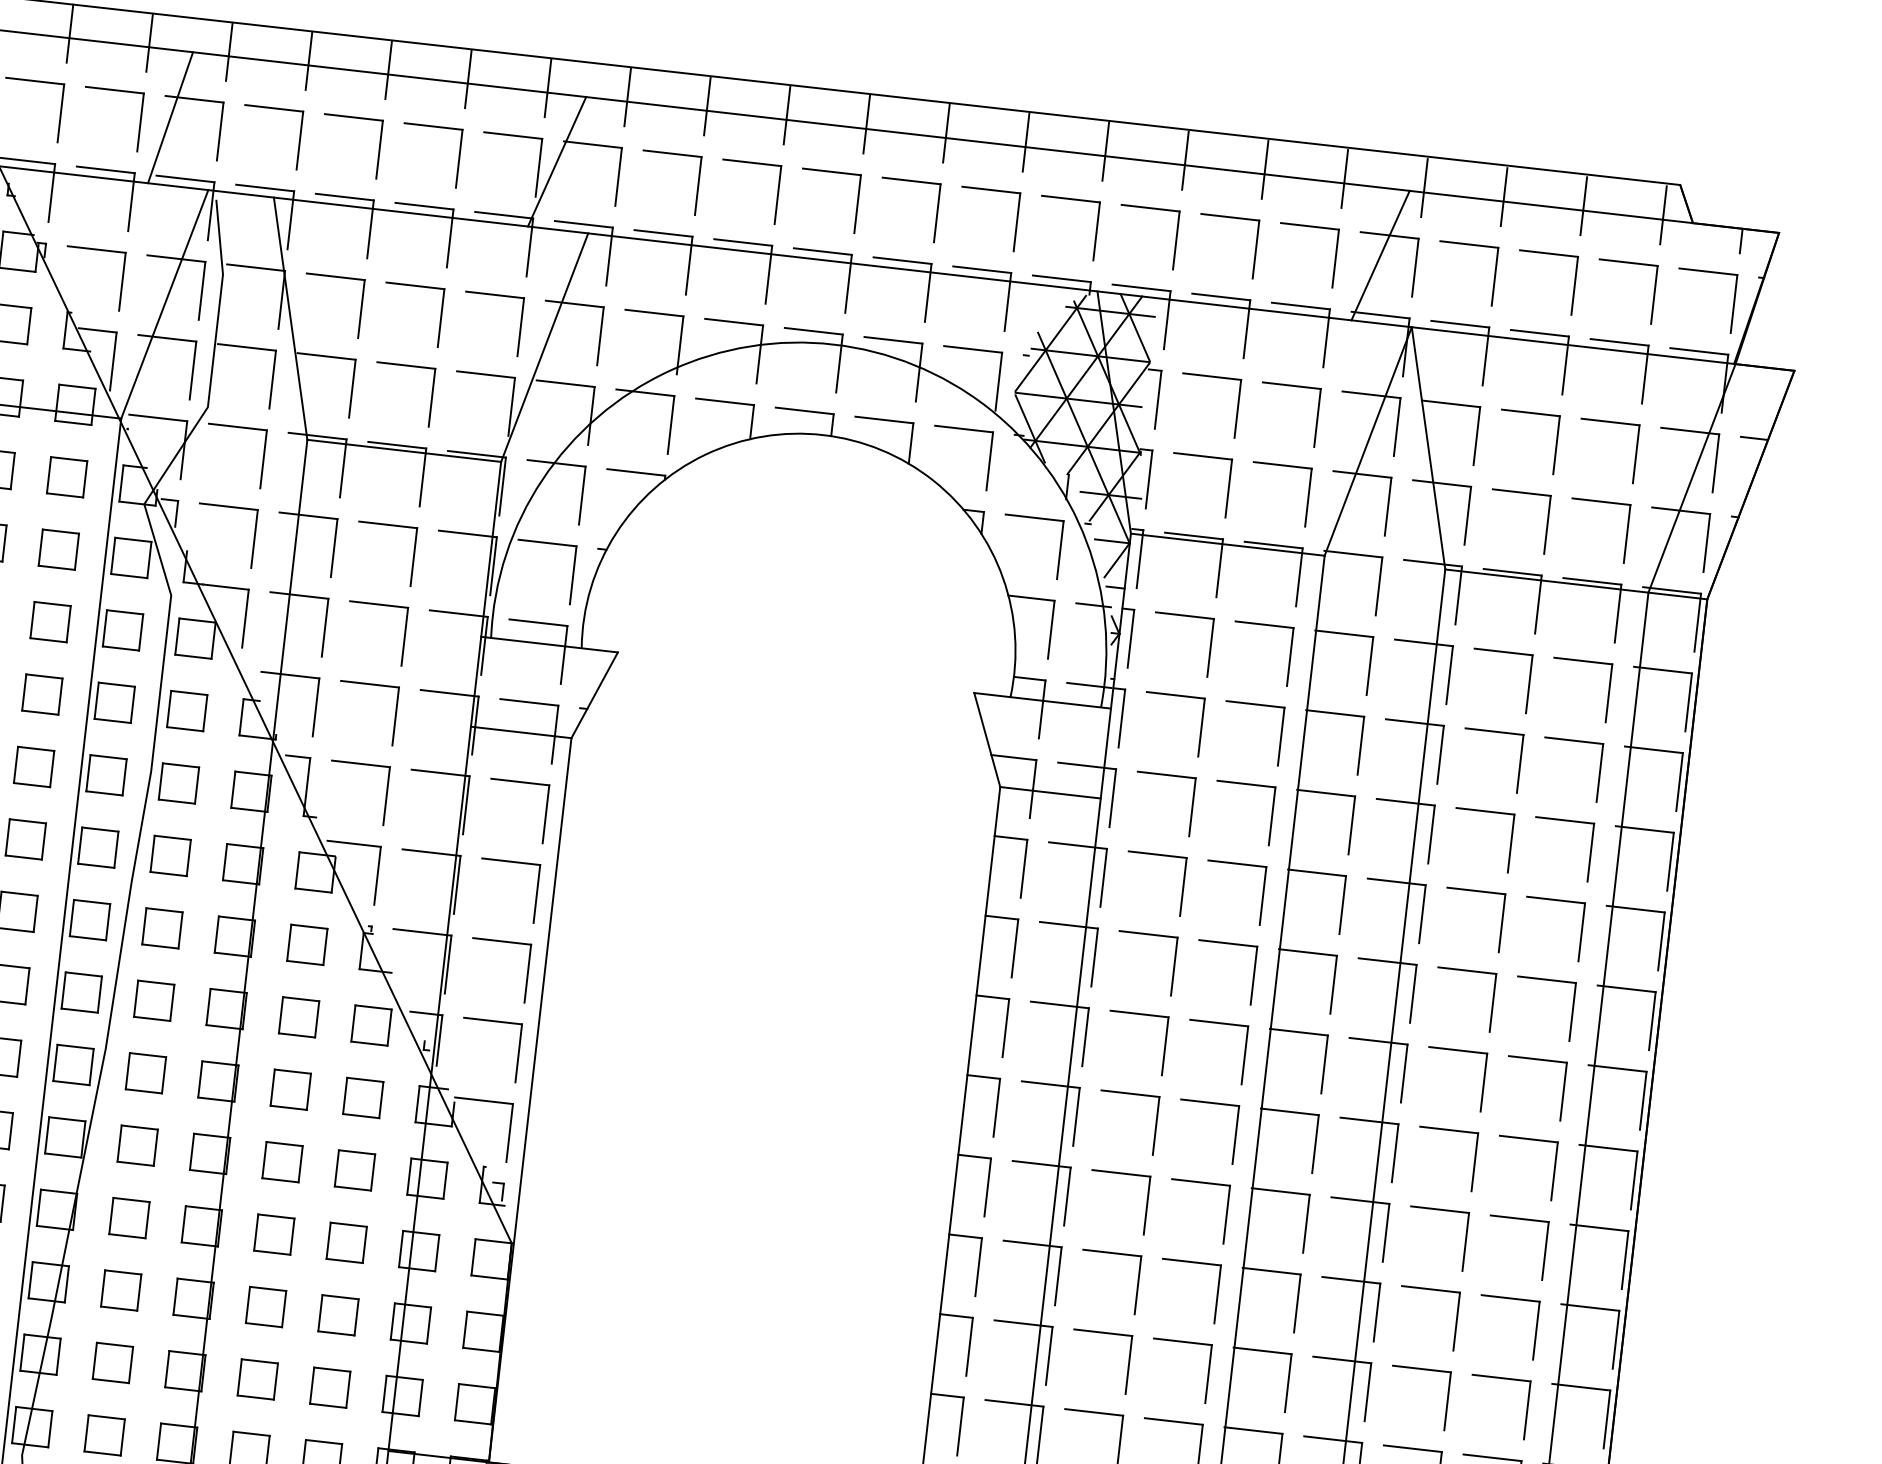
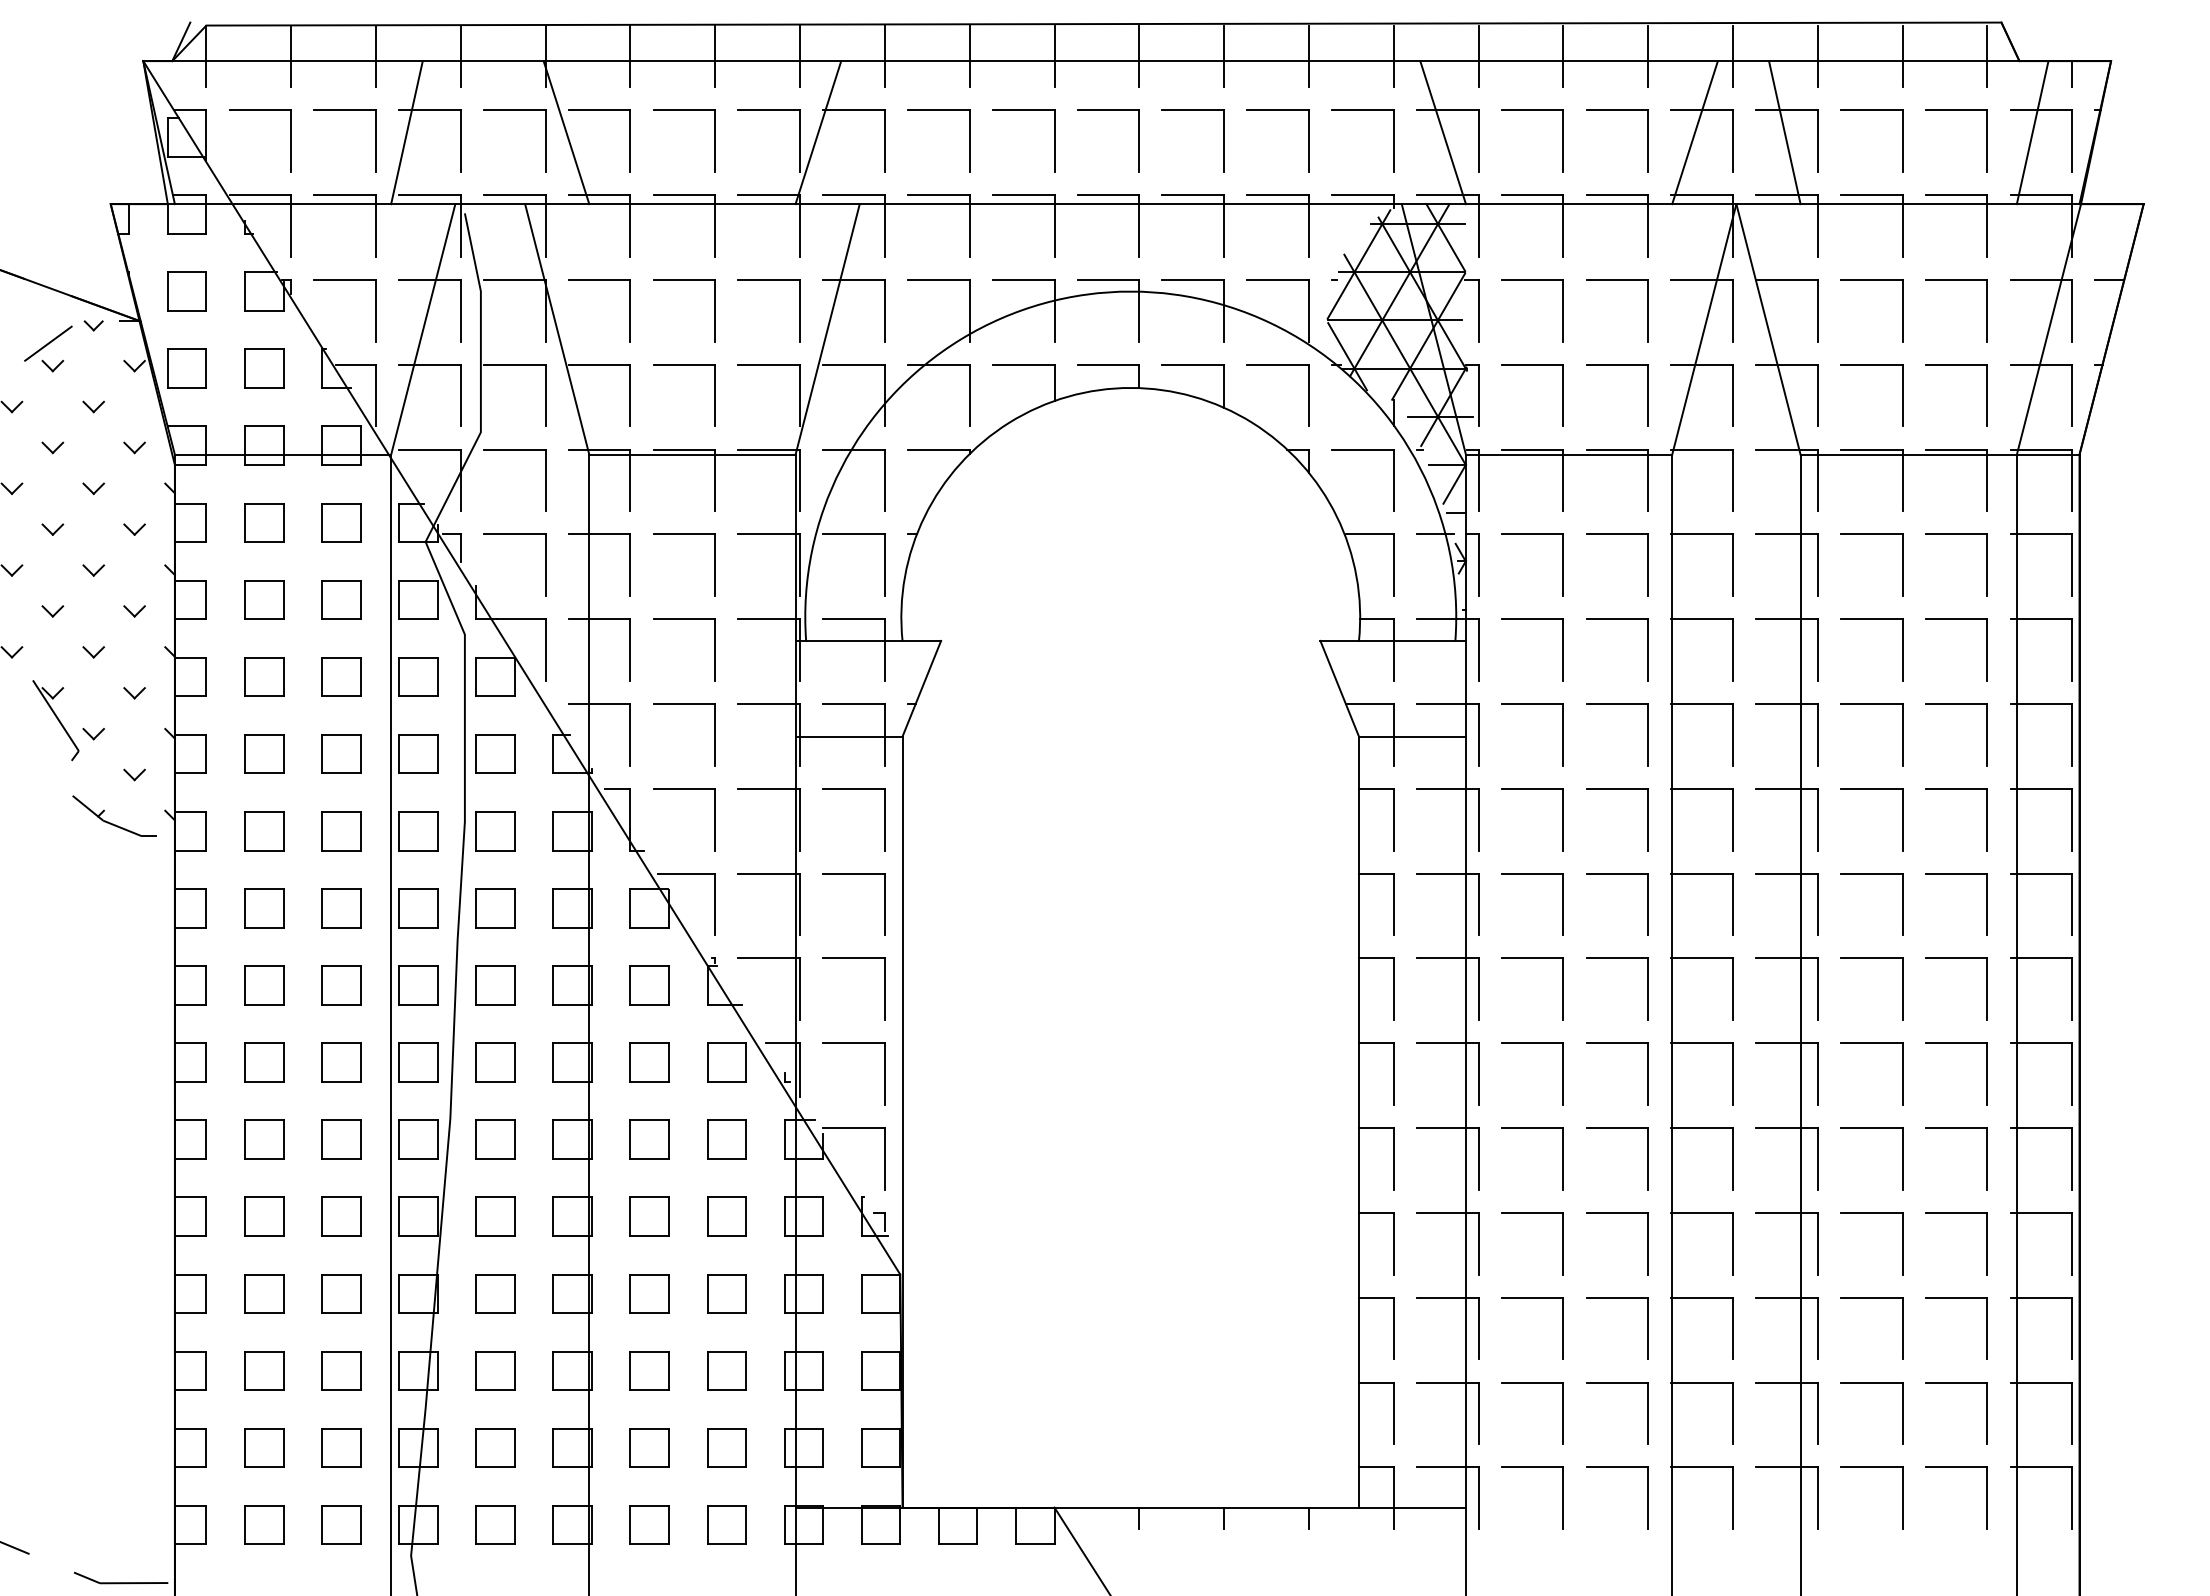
line: (320, 134) -> (566, 132), added
line: (1143, 228) -> (1442, 132), added
line: (1464, 265) -> (1784, 132), added
line: (1697, 291) -> (2032, 132), added

